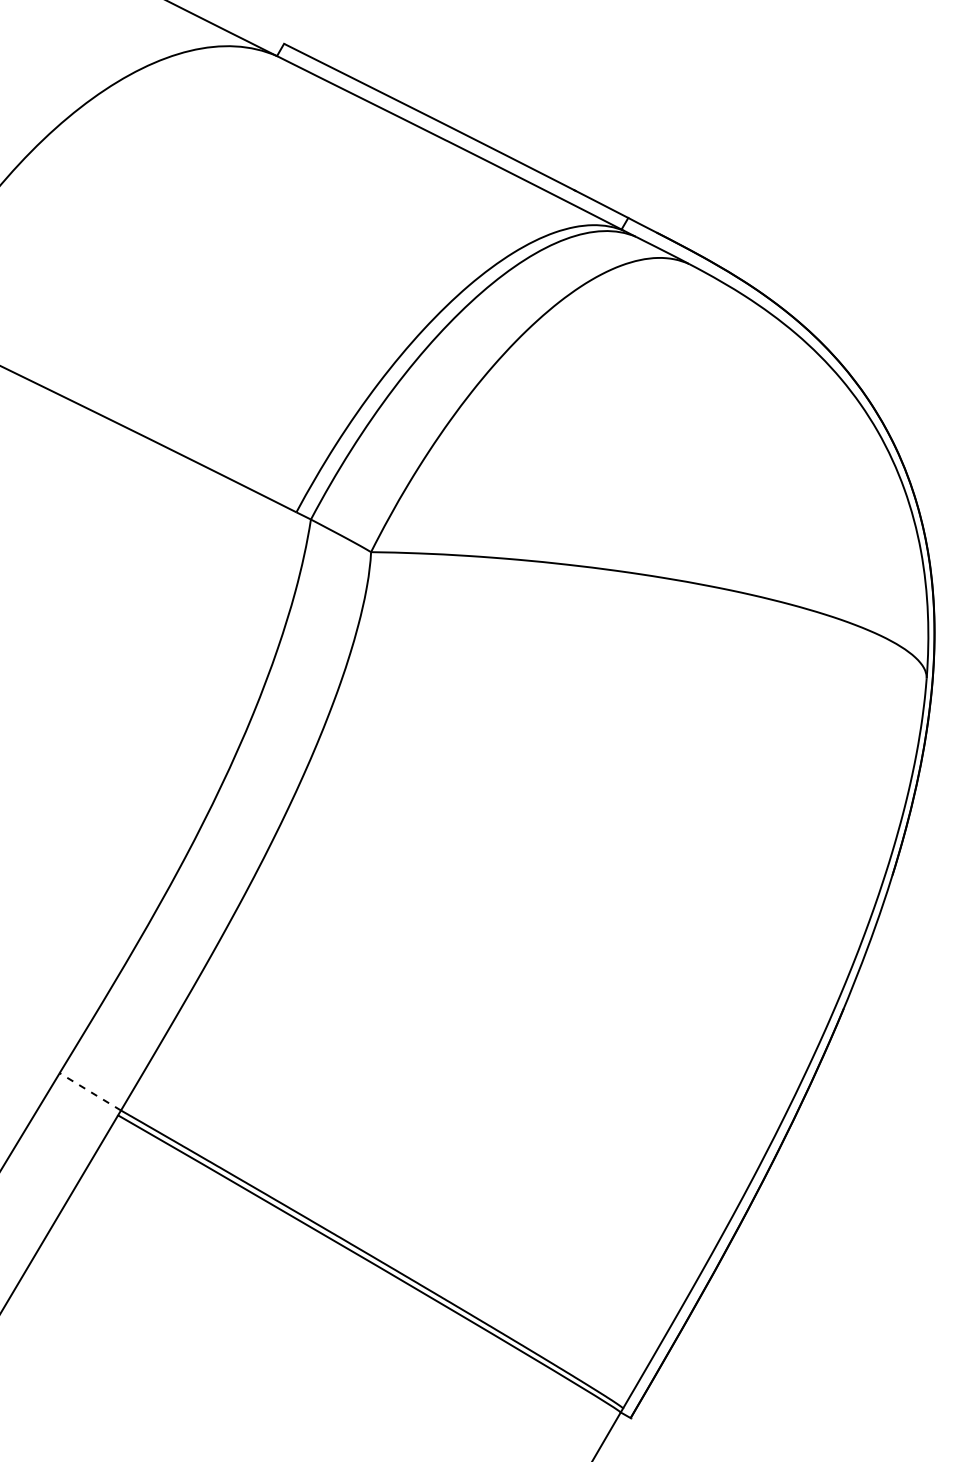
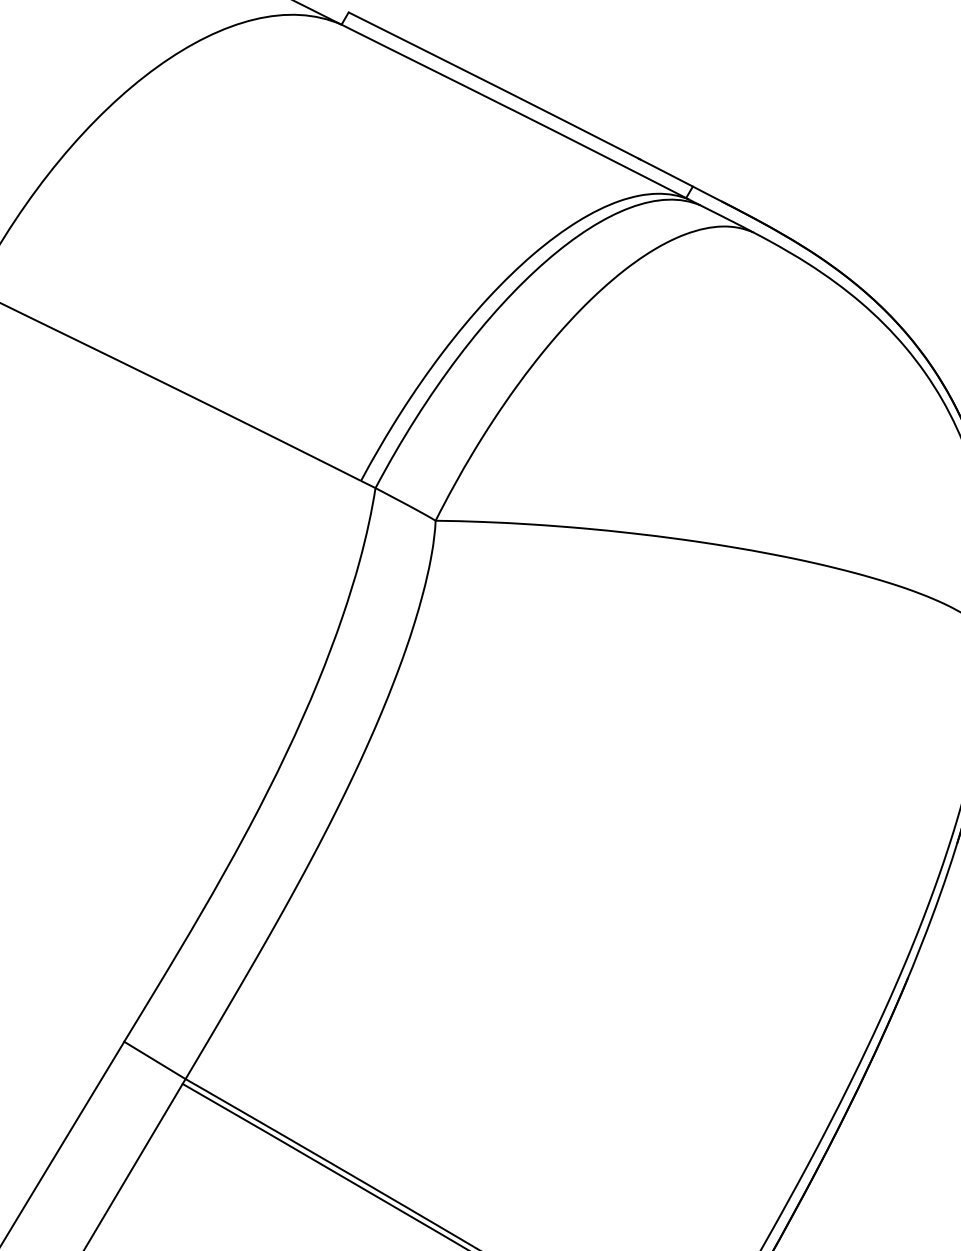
line: (90, 1091) -> (155, 1060), dashed -> solid

